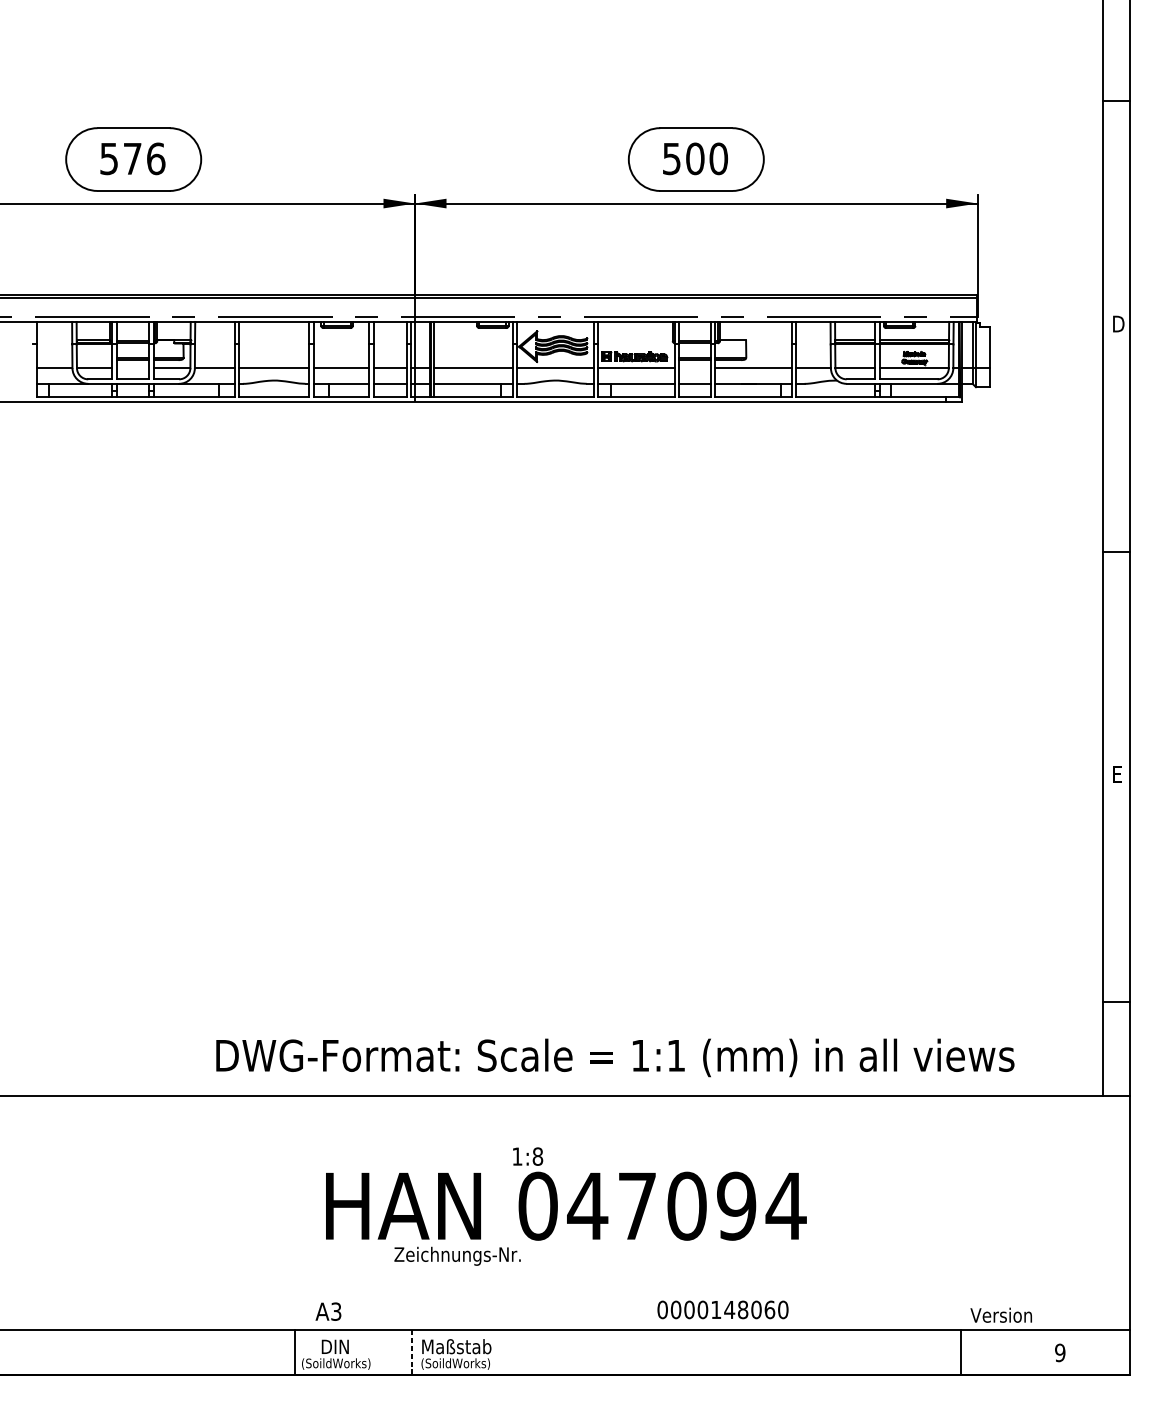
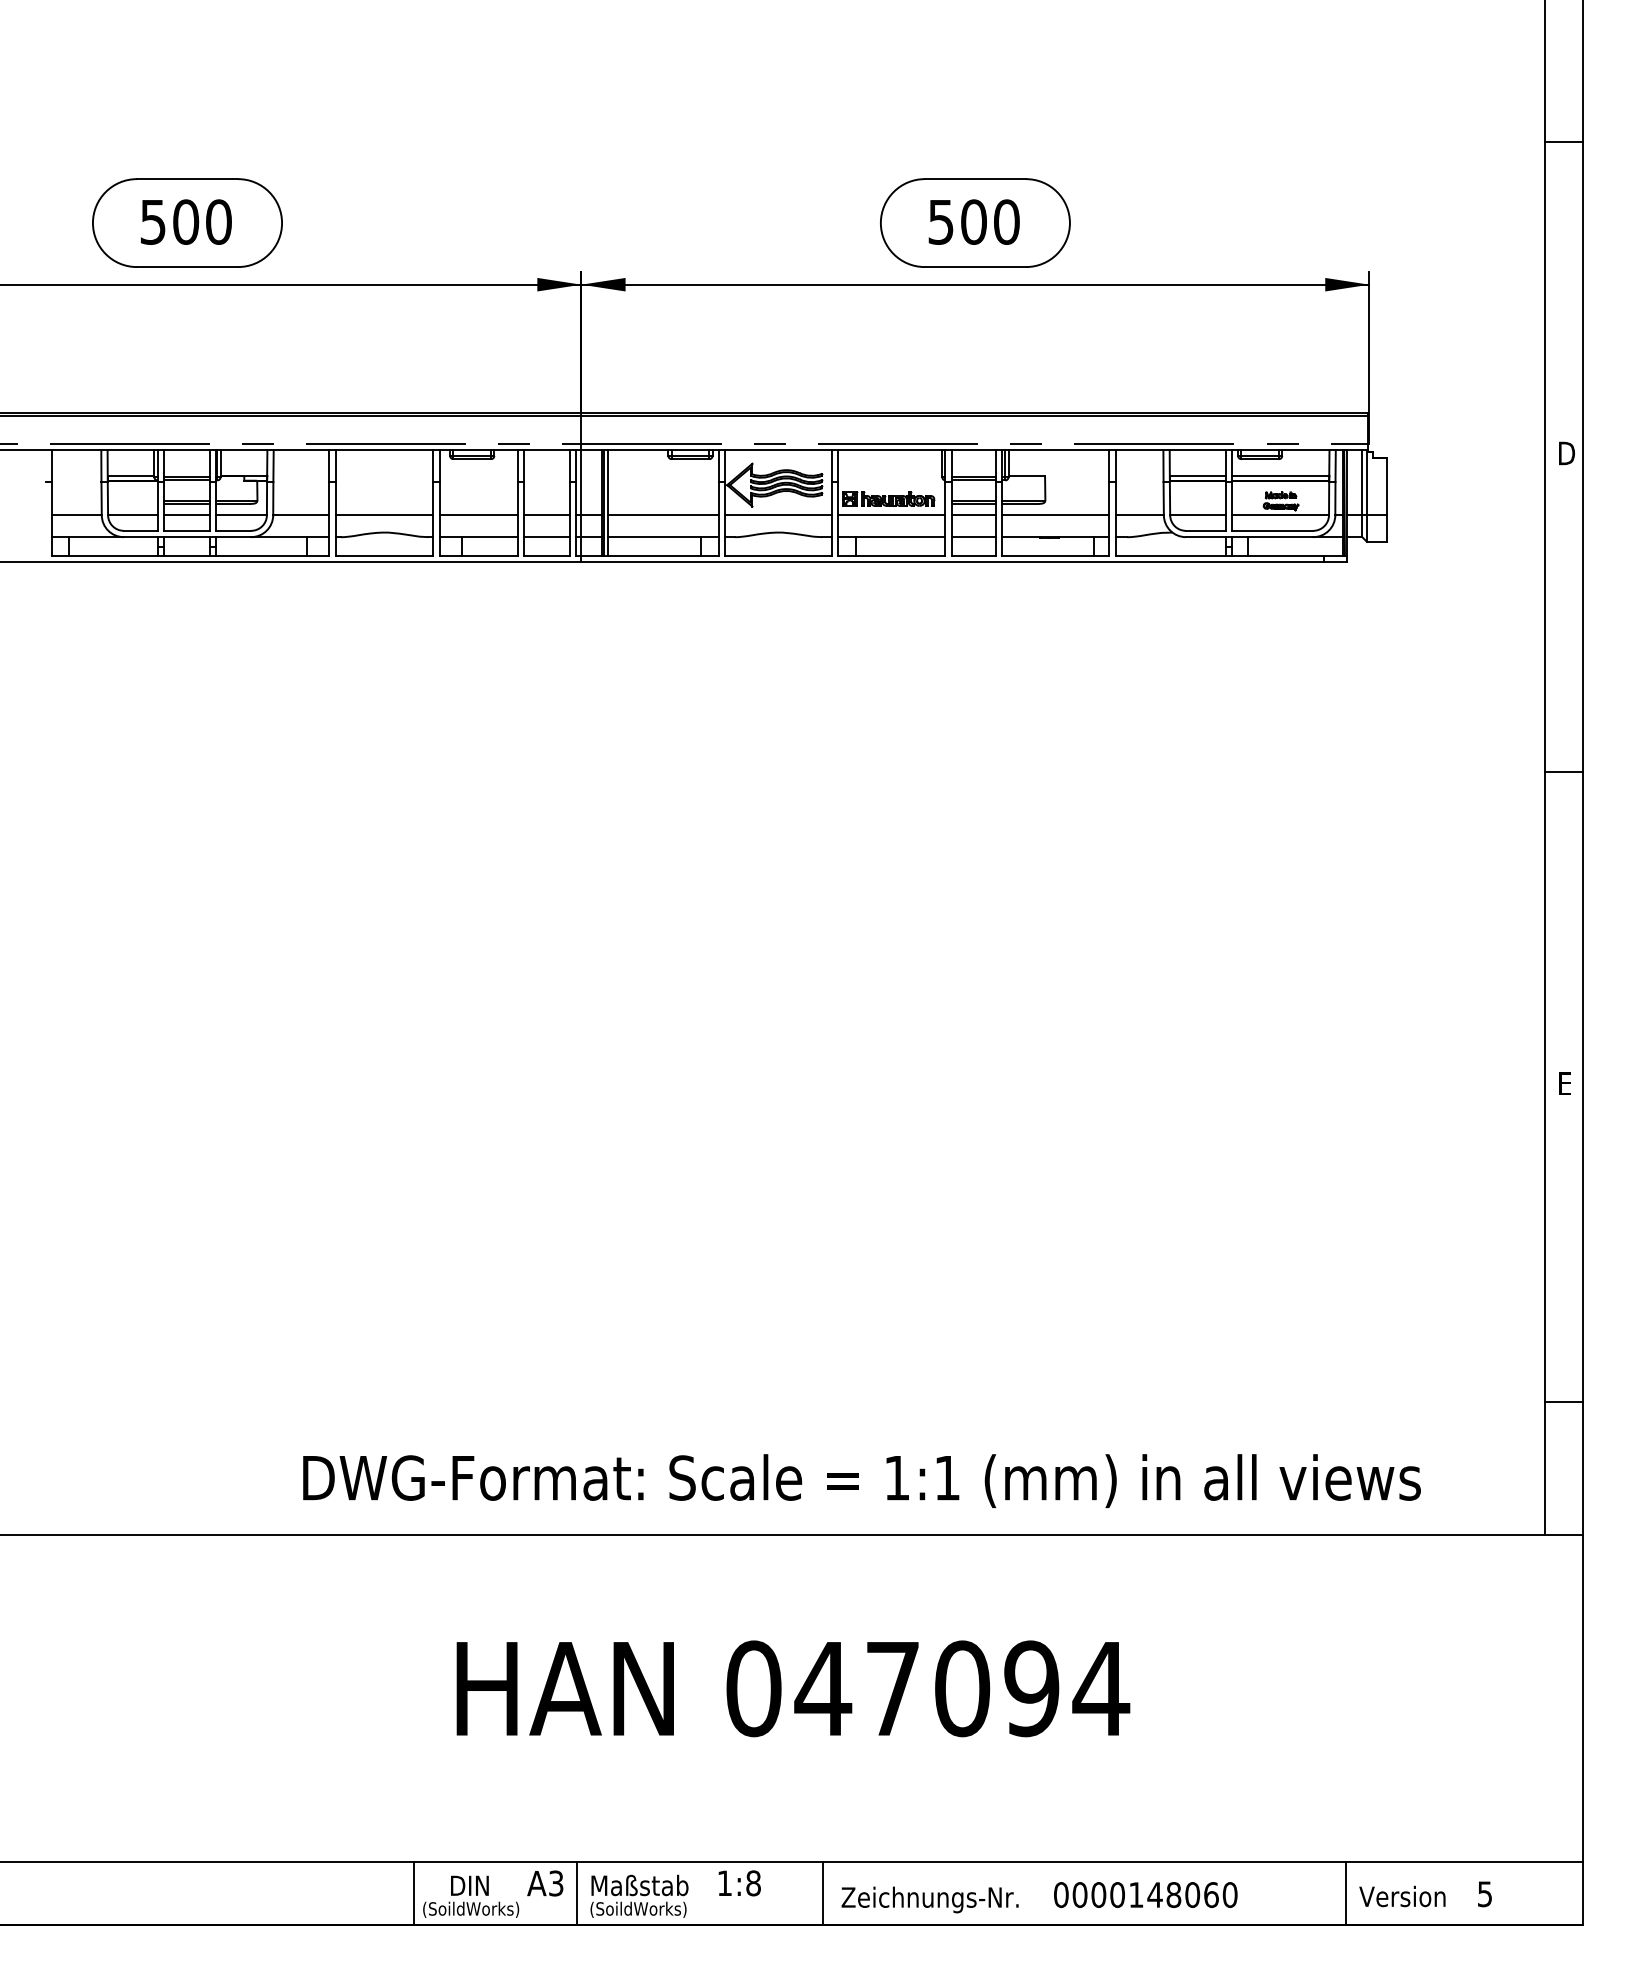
text: (144, 158) -> (202, 221), 576 -> 500
line: (132, 368) -> (186, 515), added
line: (694, 368) -> (973, 515), added
text: (527, 1156) -> (739, 1883), moved
text: (457, 1256) -> (929, 1899), moved
text: (722, 1309) -> (1145, 1894), moved
text: (328, 1311) -> (545, 1883), moved
text: (1001, 1315) -> (1402, 1896), moved
line: (412, 1352) -> (577, 1893), dashed -> solid
line: (587, 1352) -> (822, 1893), added
text: (1059, 1352) -> (1484, 1893), 9 -> 5

